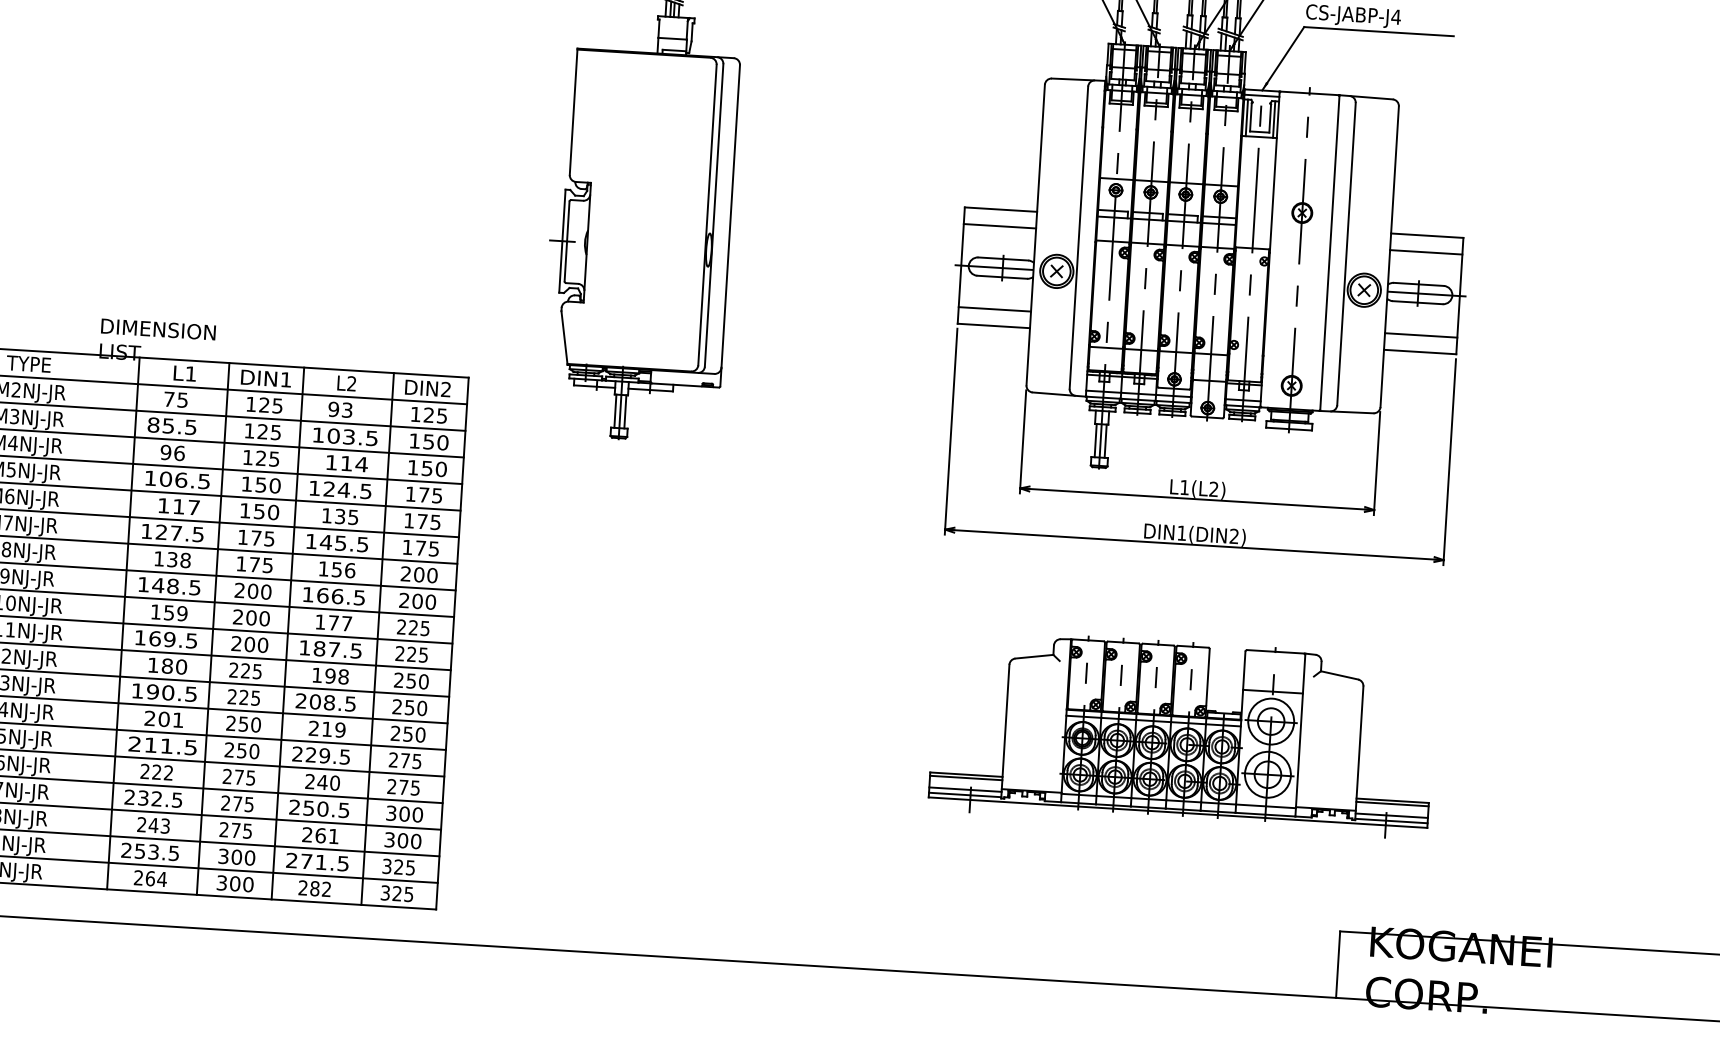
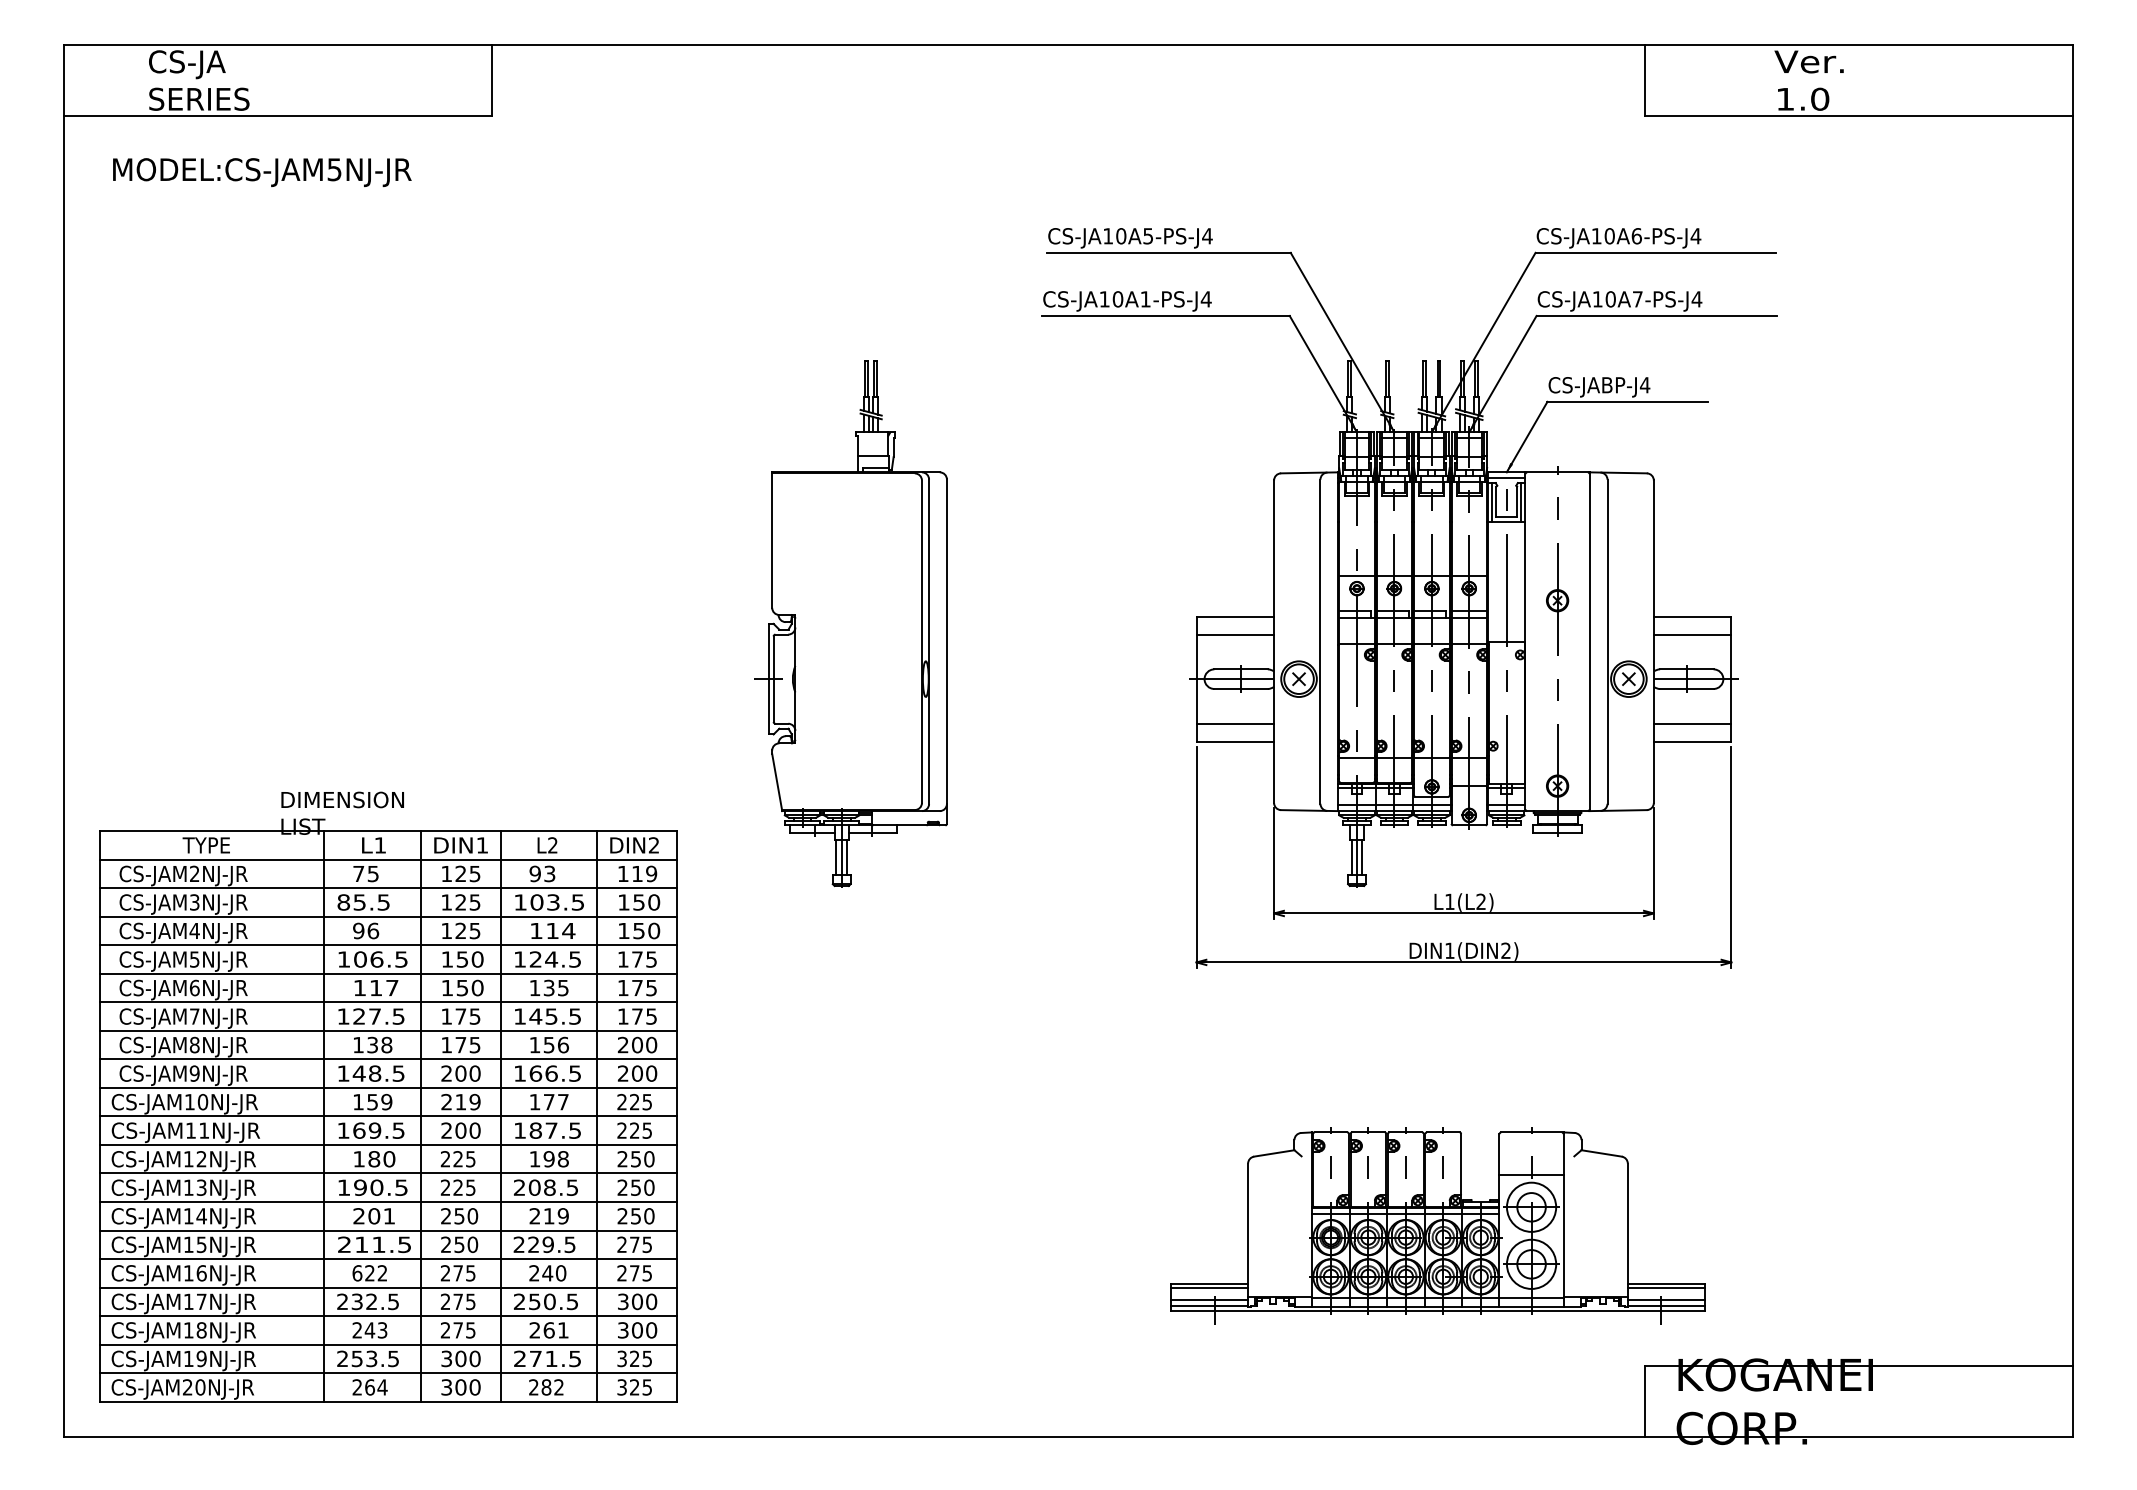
text: (435, 415) -> (644, 873), 125 -> 119
text: (257, 618) -> (467, 1102), 200 -> 219
part: (1182, 733) -> (1437, 1225), moved
text: (145, 771) -> (357, 1273), 222 -> 622

